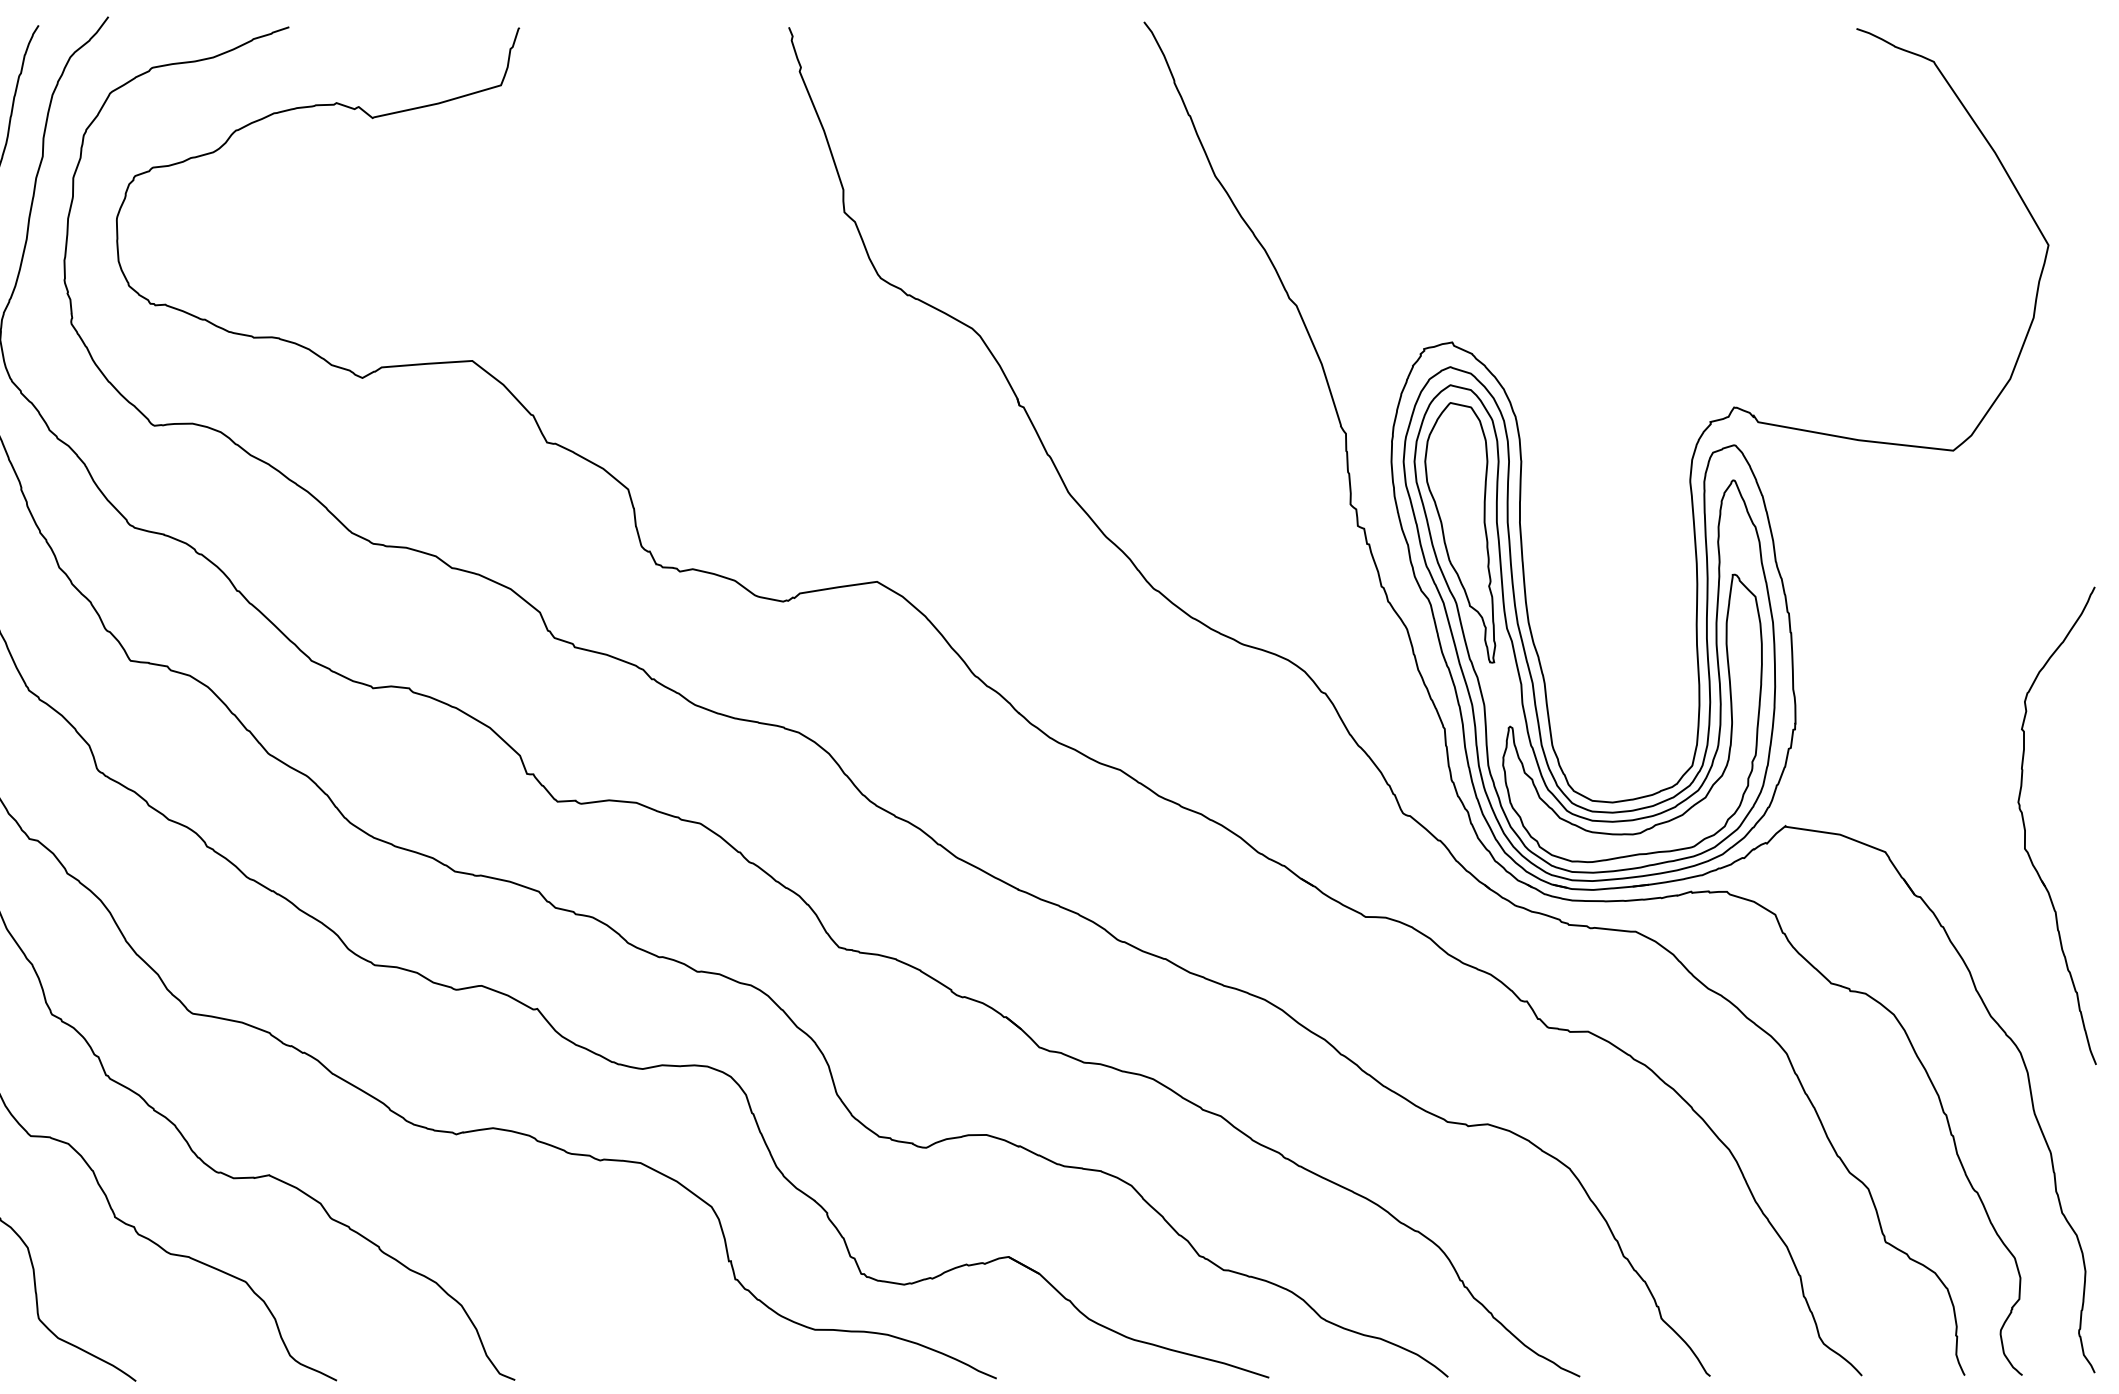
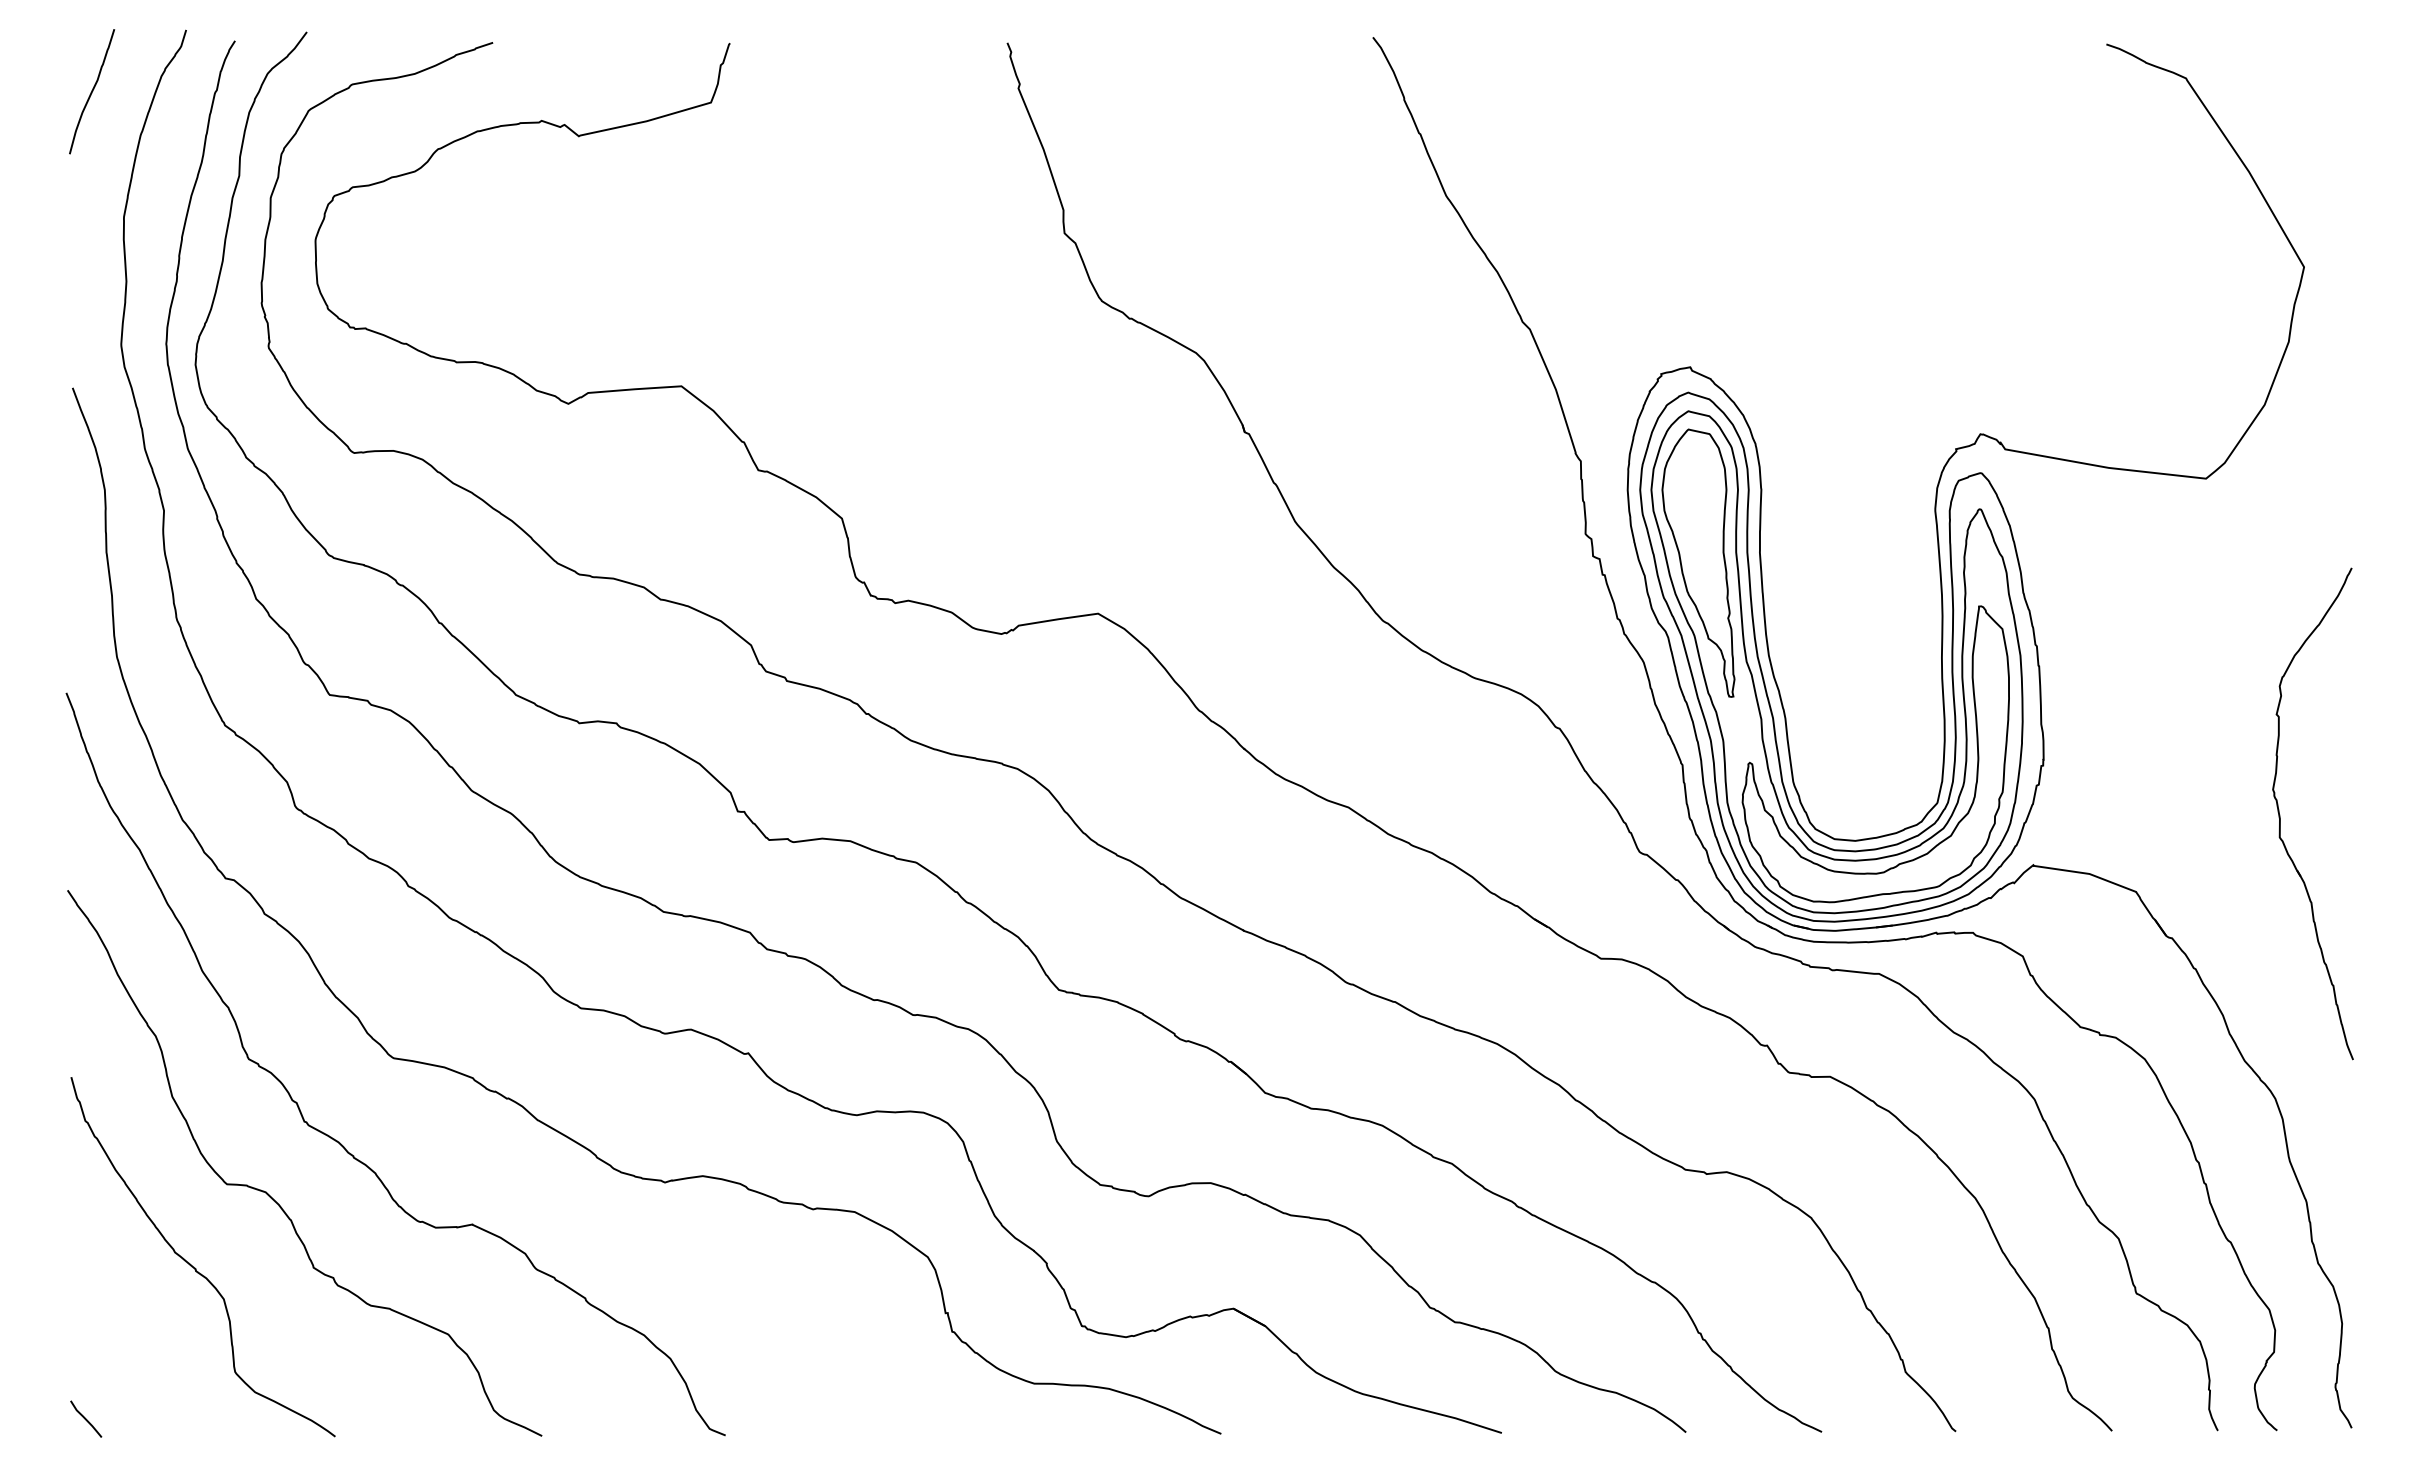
part: (2025, 826) -> (2280, 814), moved

